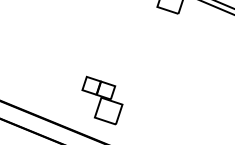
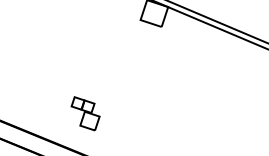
part: (102, 100) -> (85, 113), size x0.7

